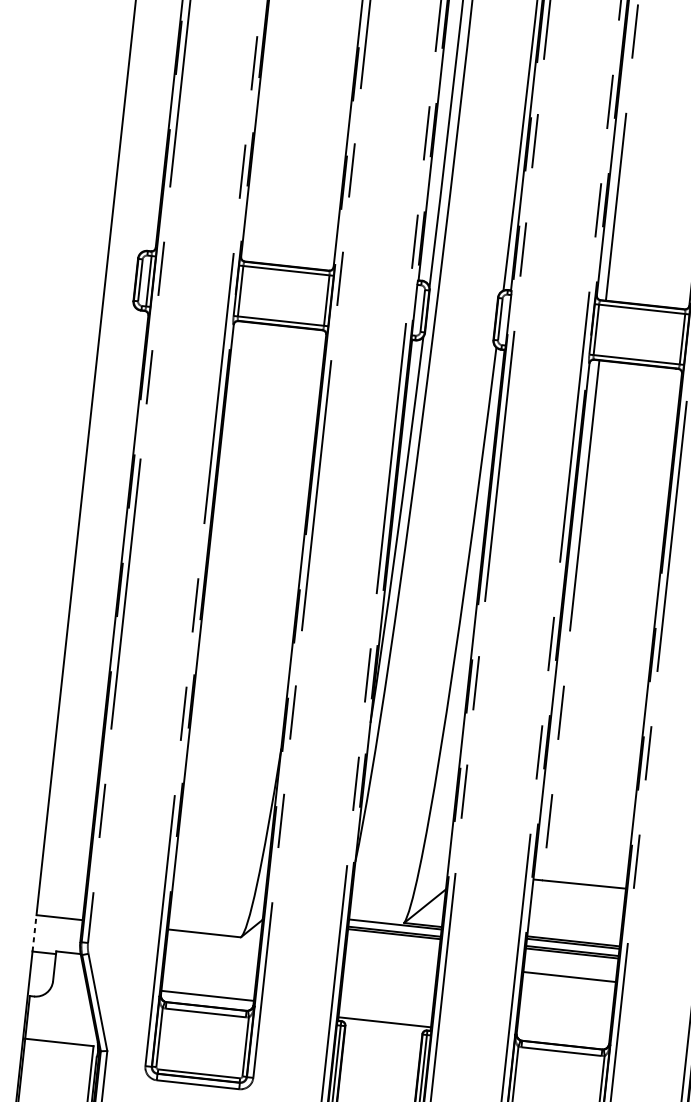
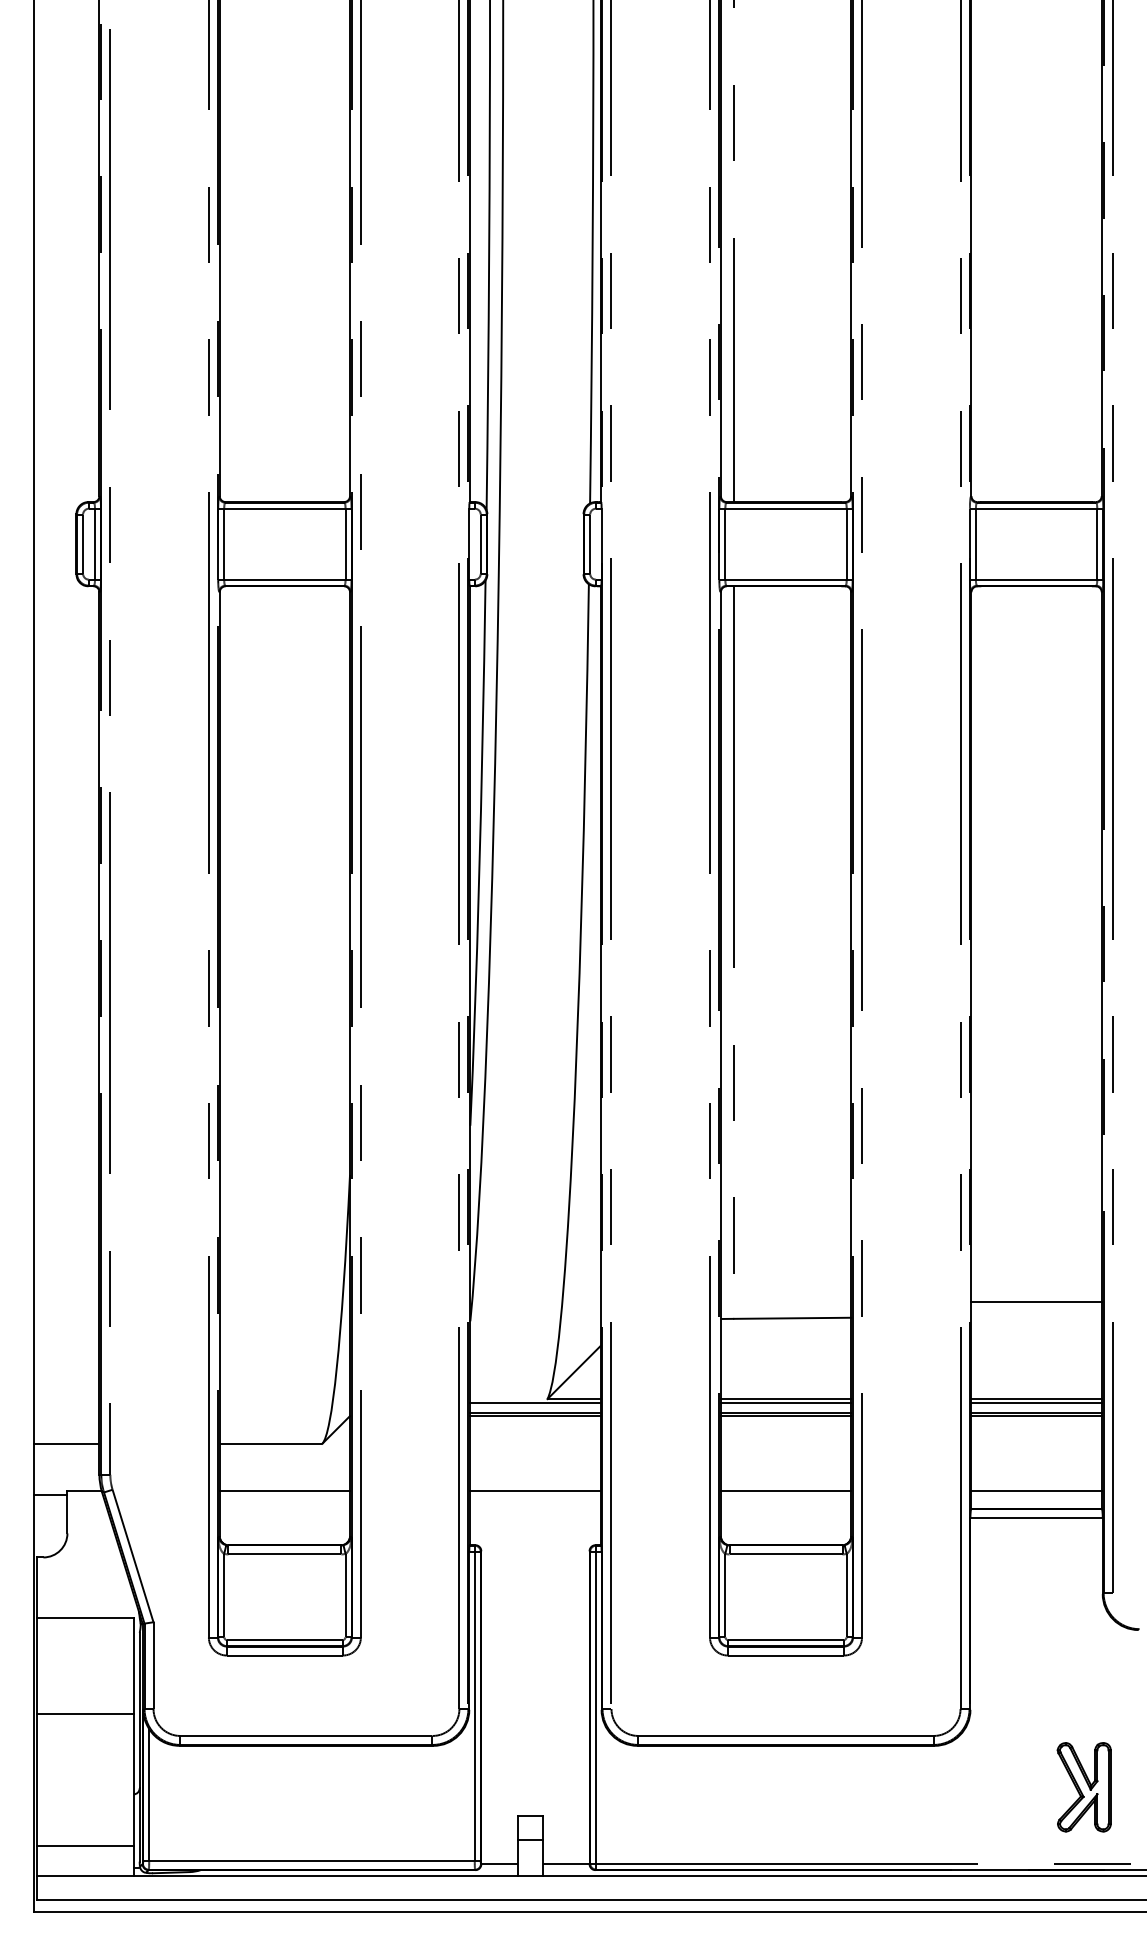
line: (34, 933) -> (34, 1469), dashed -> solid
line: (569, 977) -> (785, 1491), moved
line: (207, 995) -> (284, 1491), moved
line: (384, 1022) -> (535, 1491), moved

